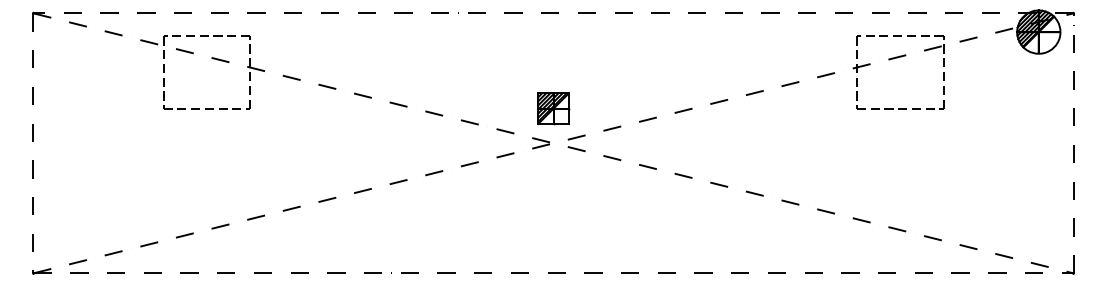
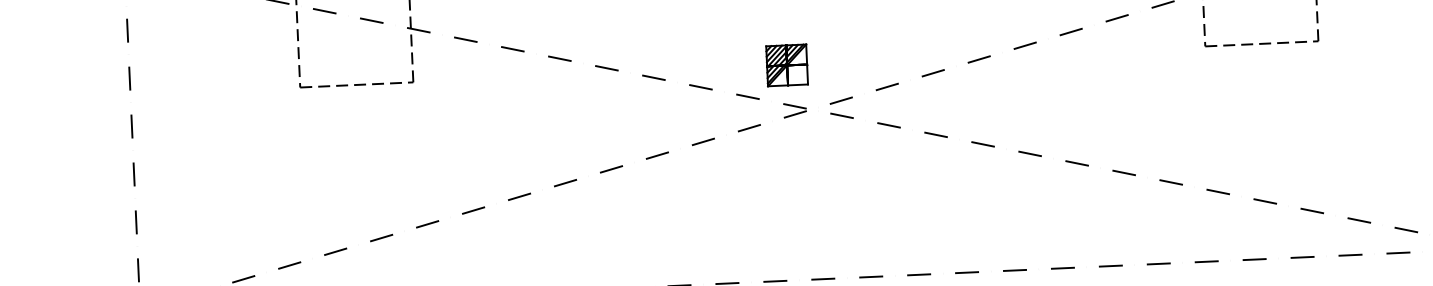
part: (553, 108) -> (787, 65), moved

